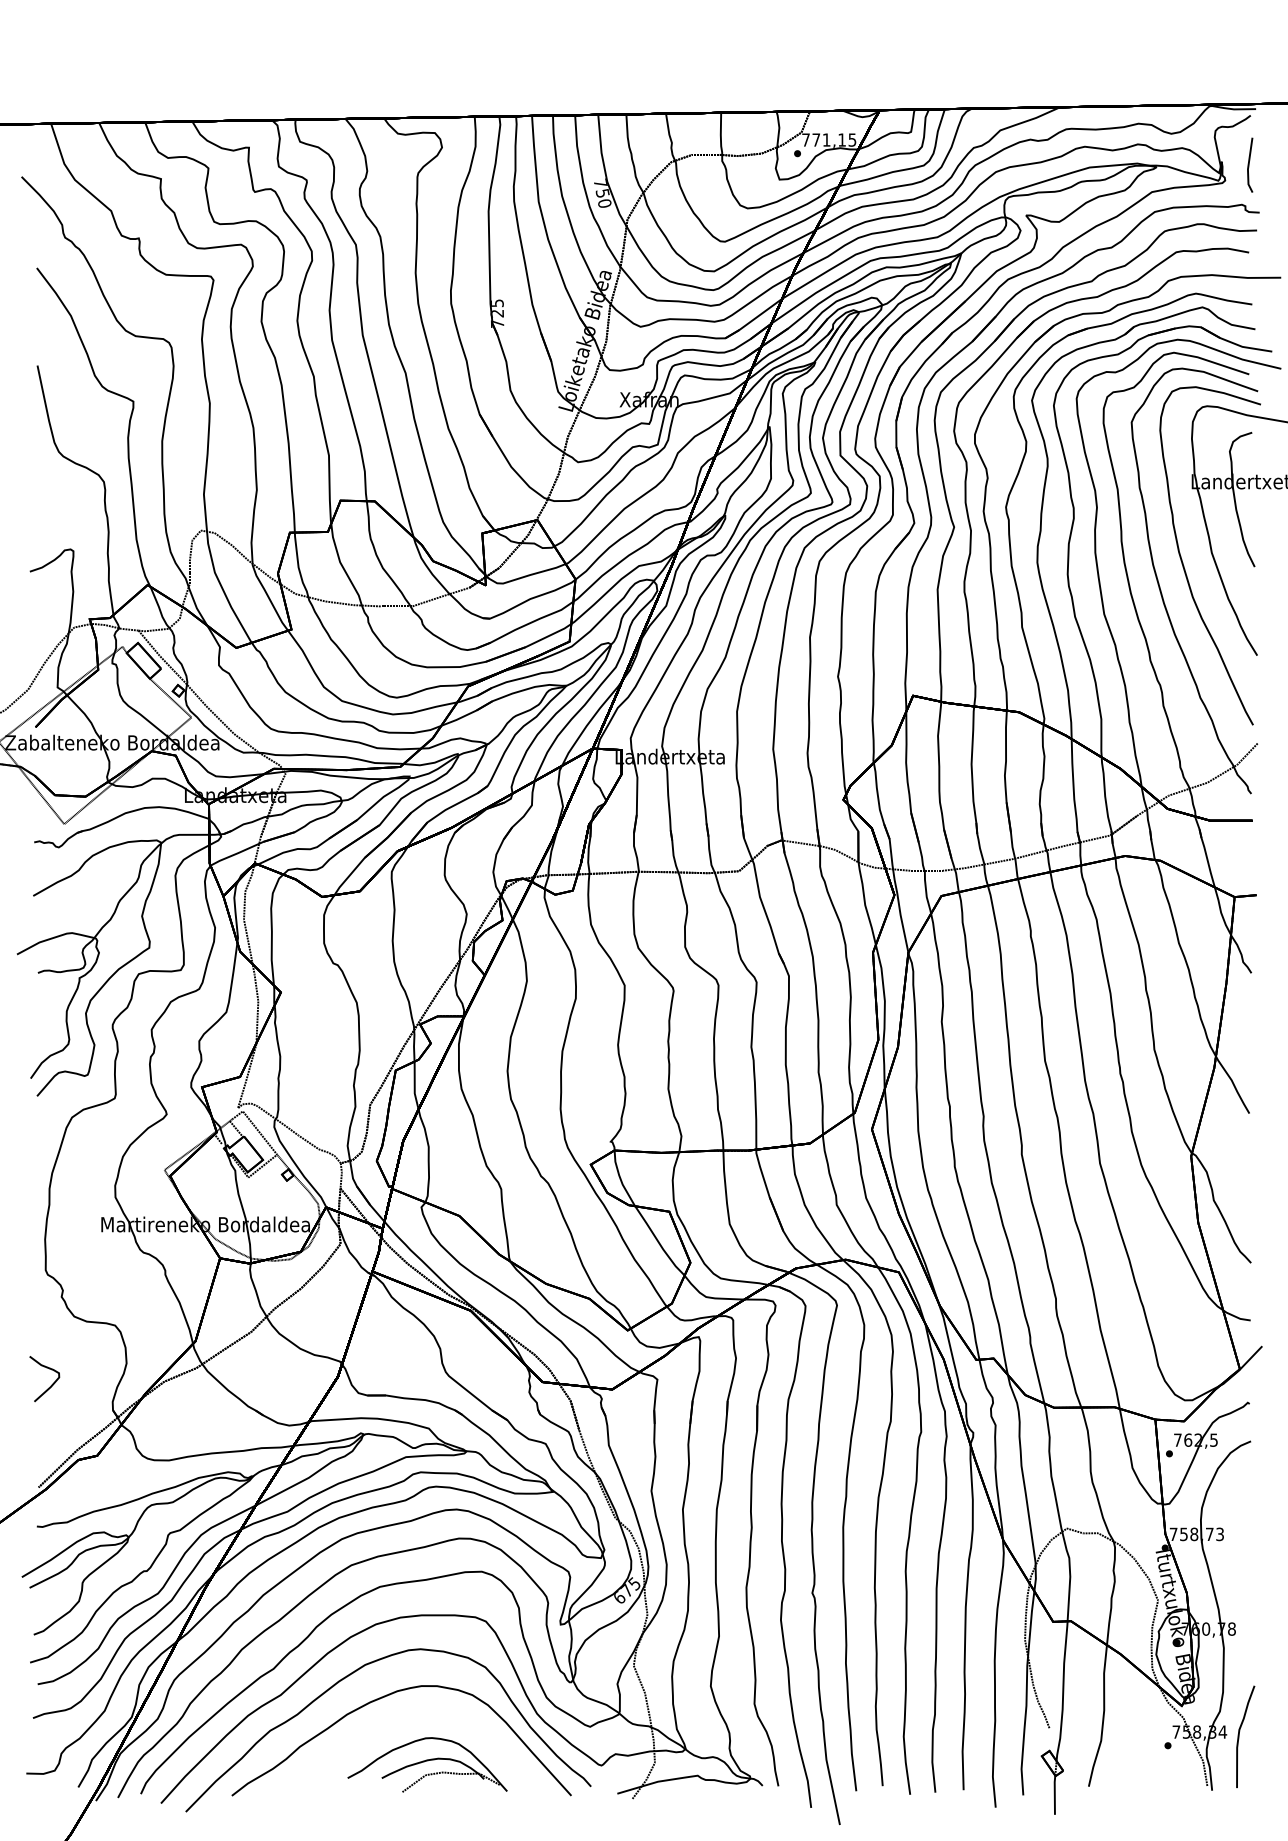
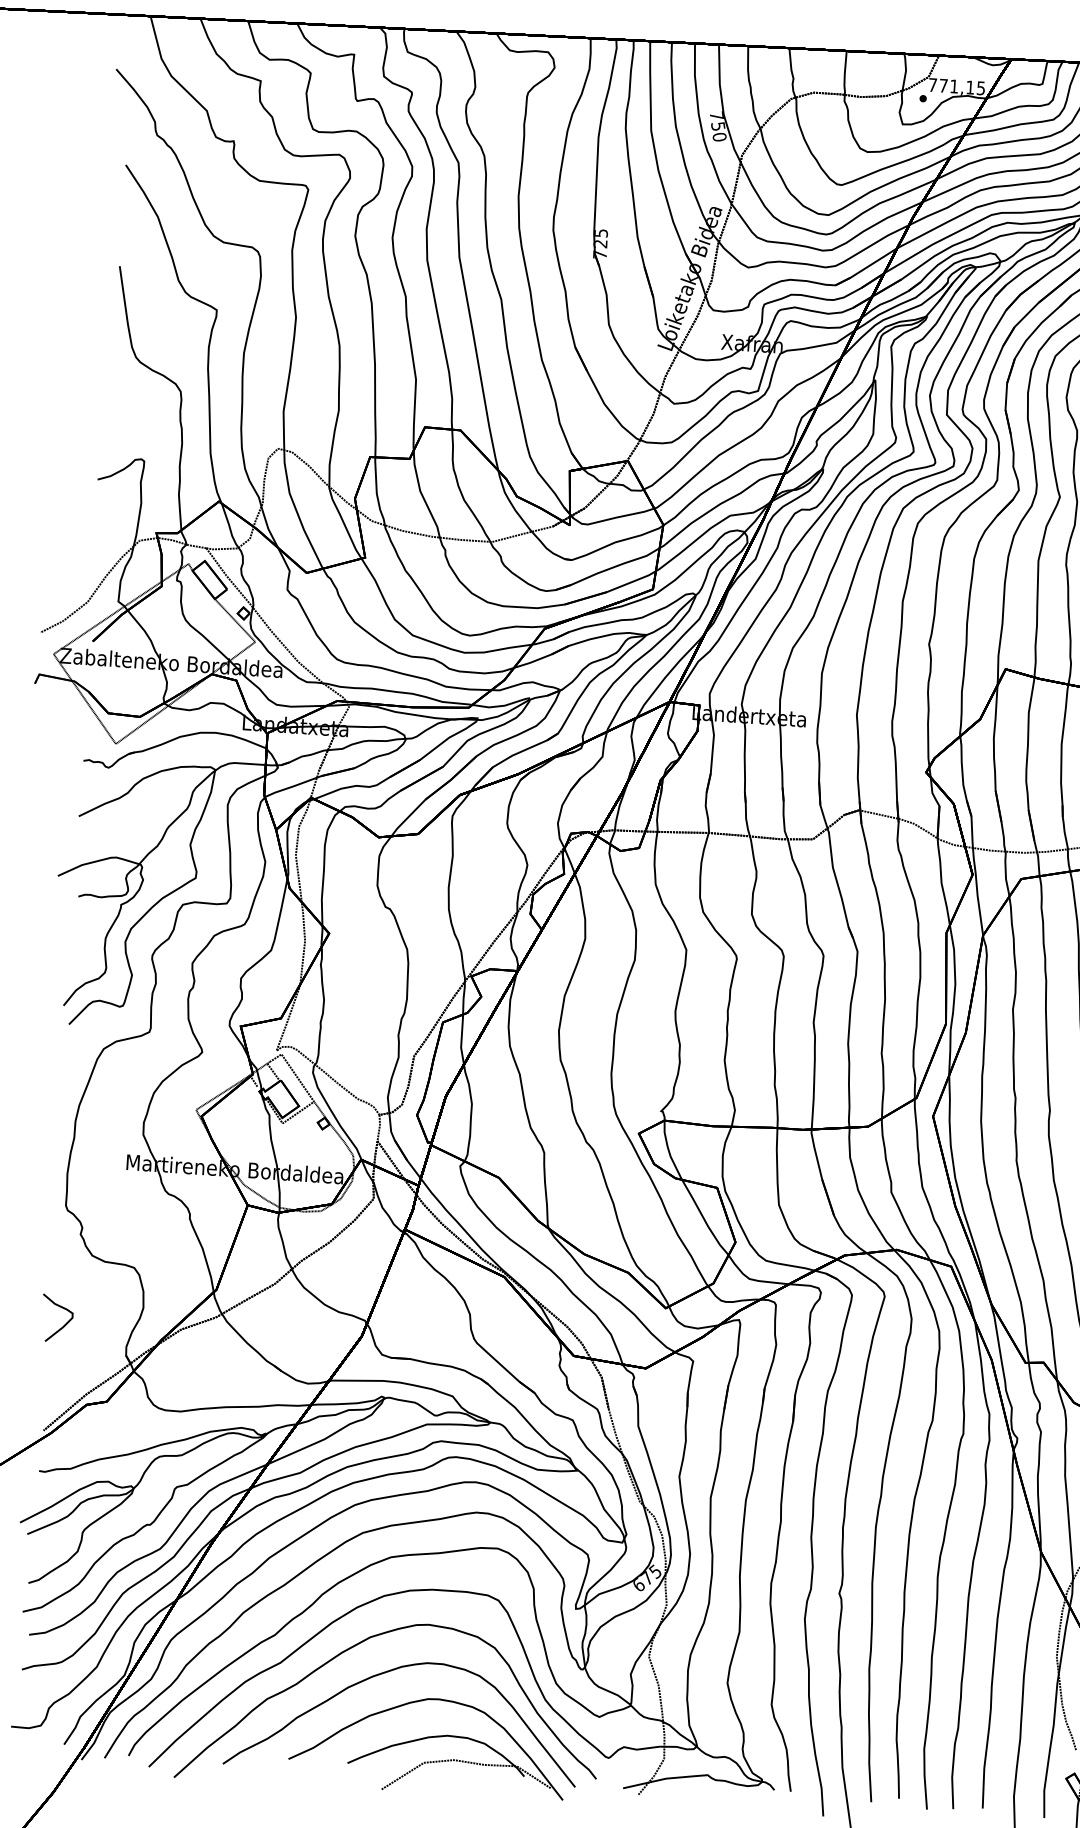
part: (427, 1764) -> (428, 1744), size x1.67

